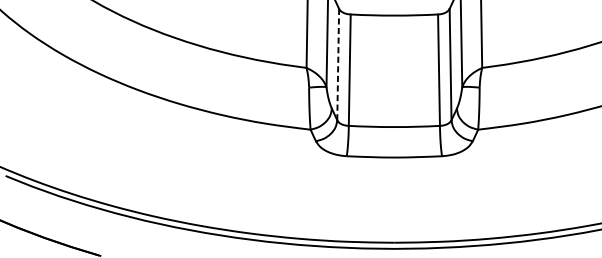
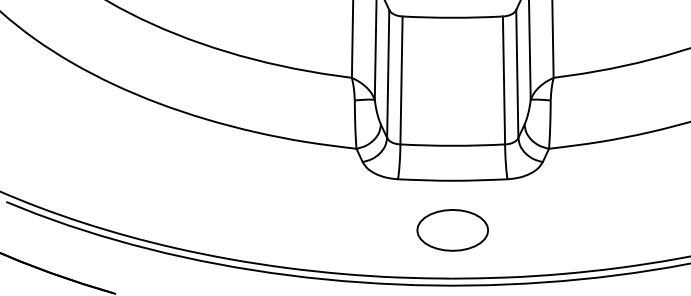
line: (338, 65) -> (388, 74), dashed -> solid
part: (394, 200) -> (452, 230), added

